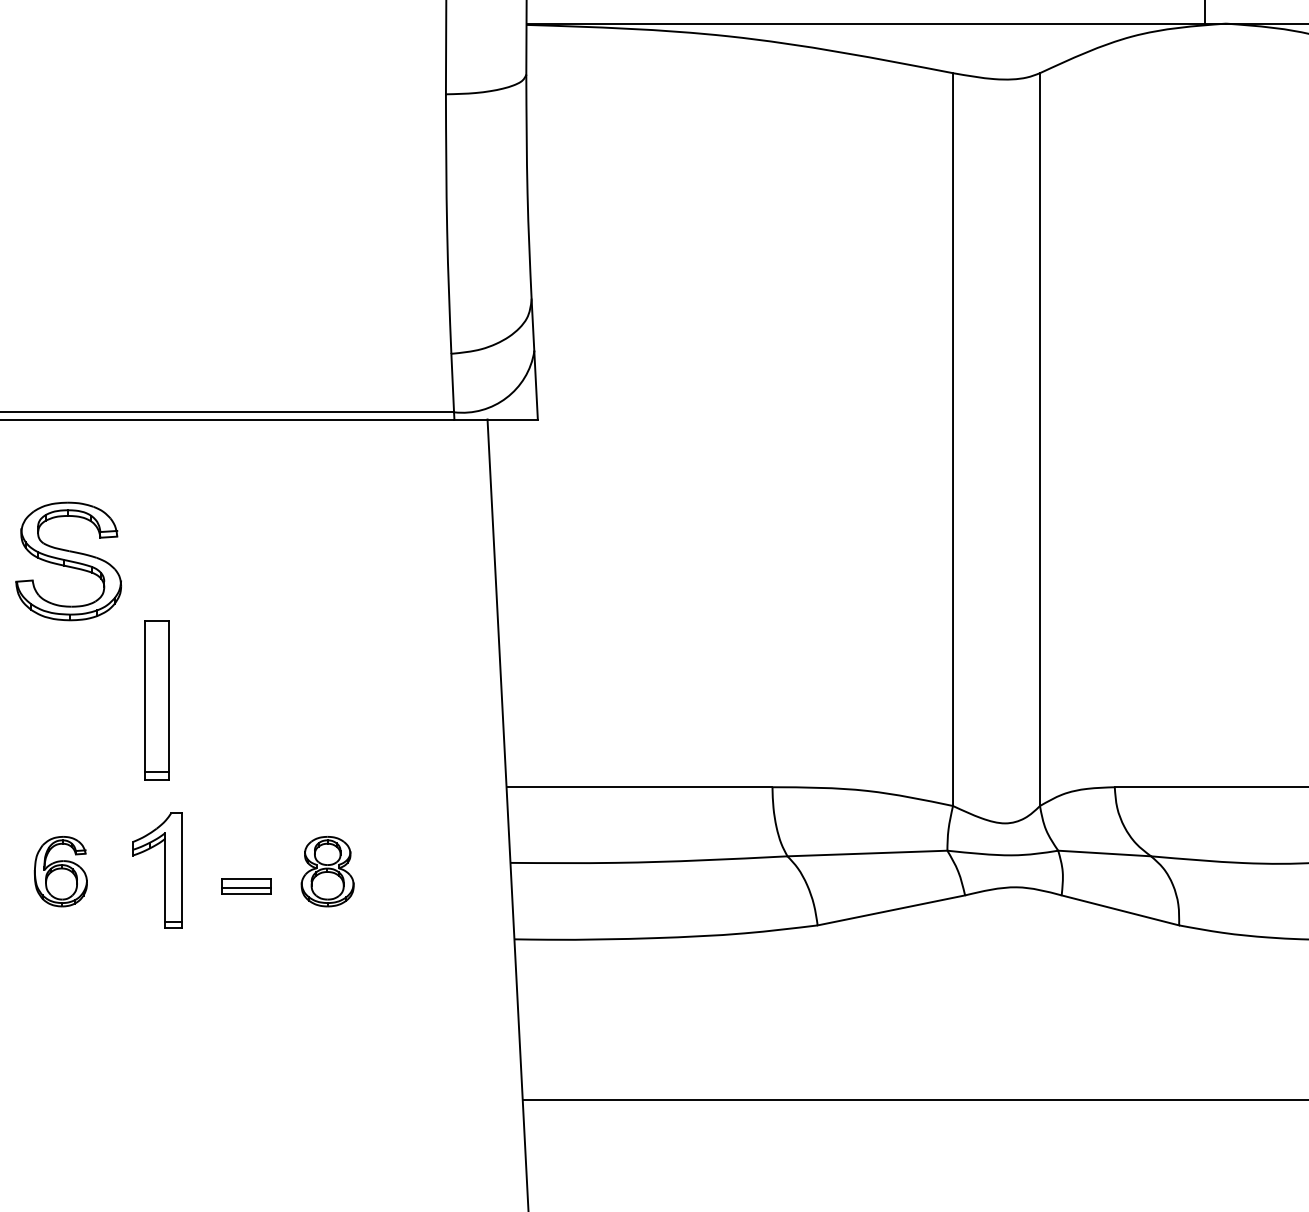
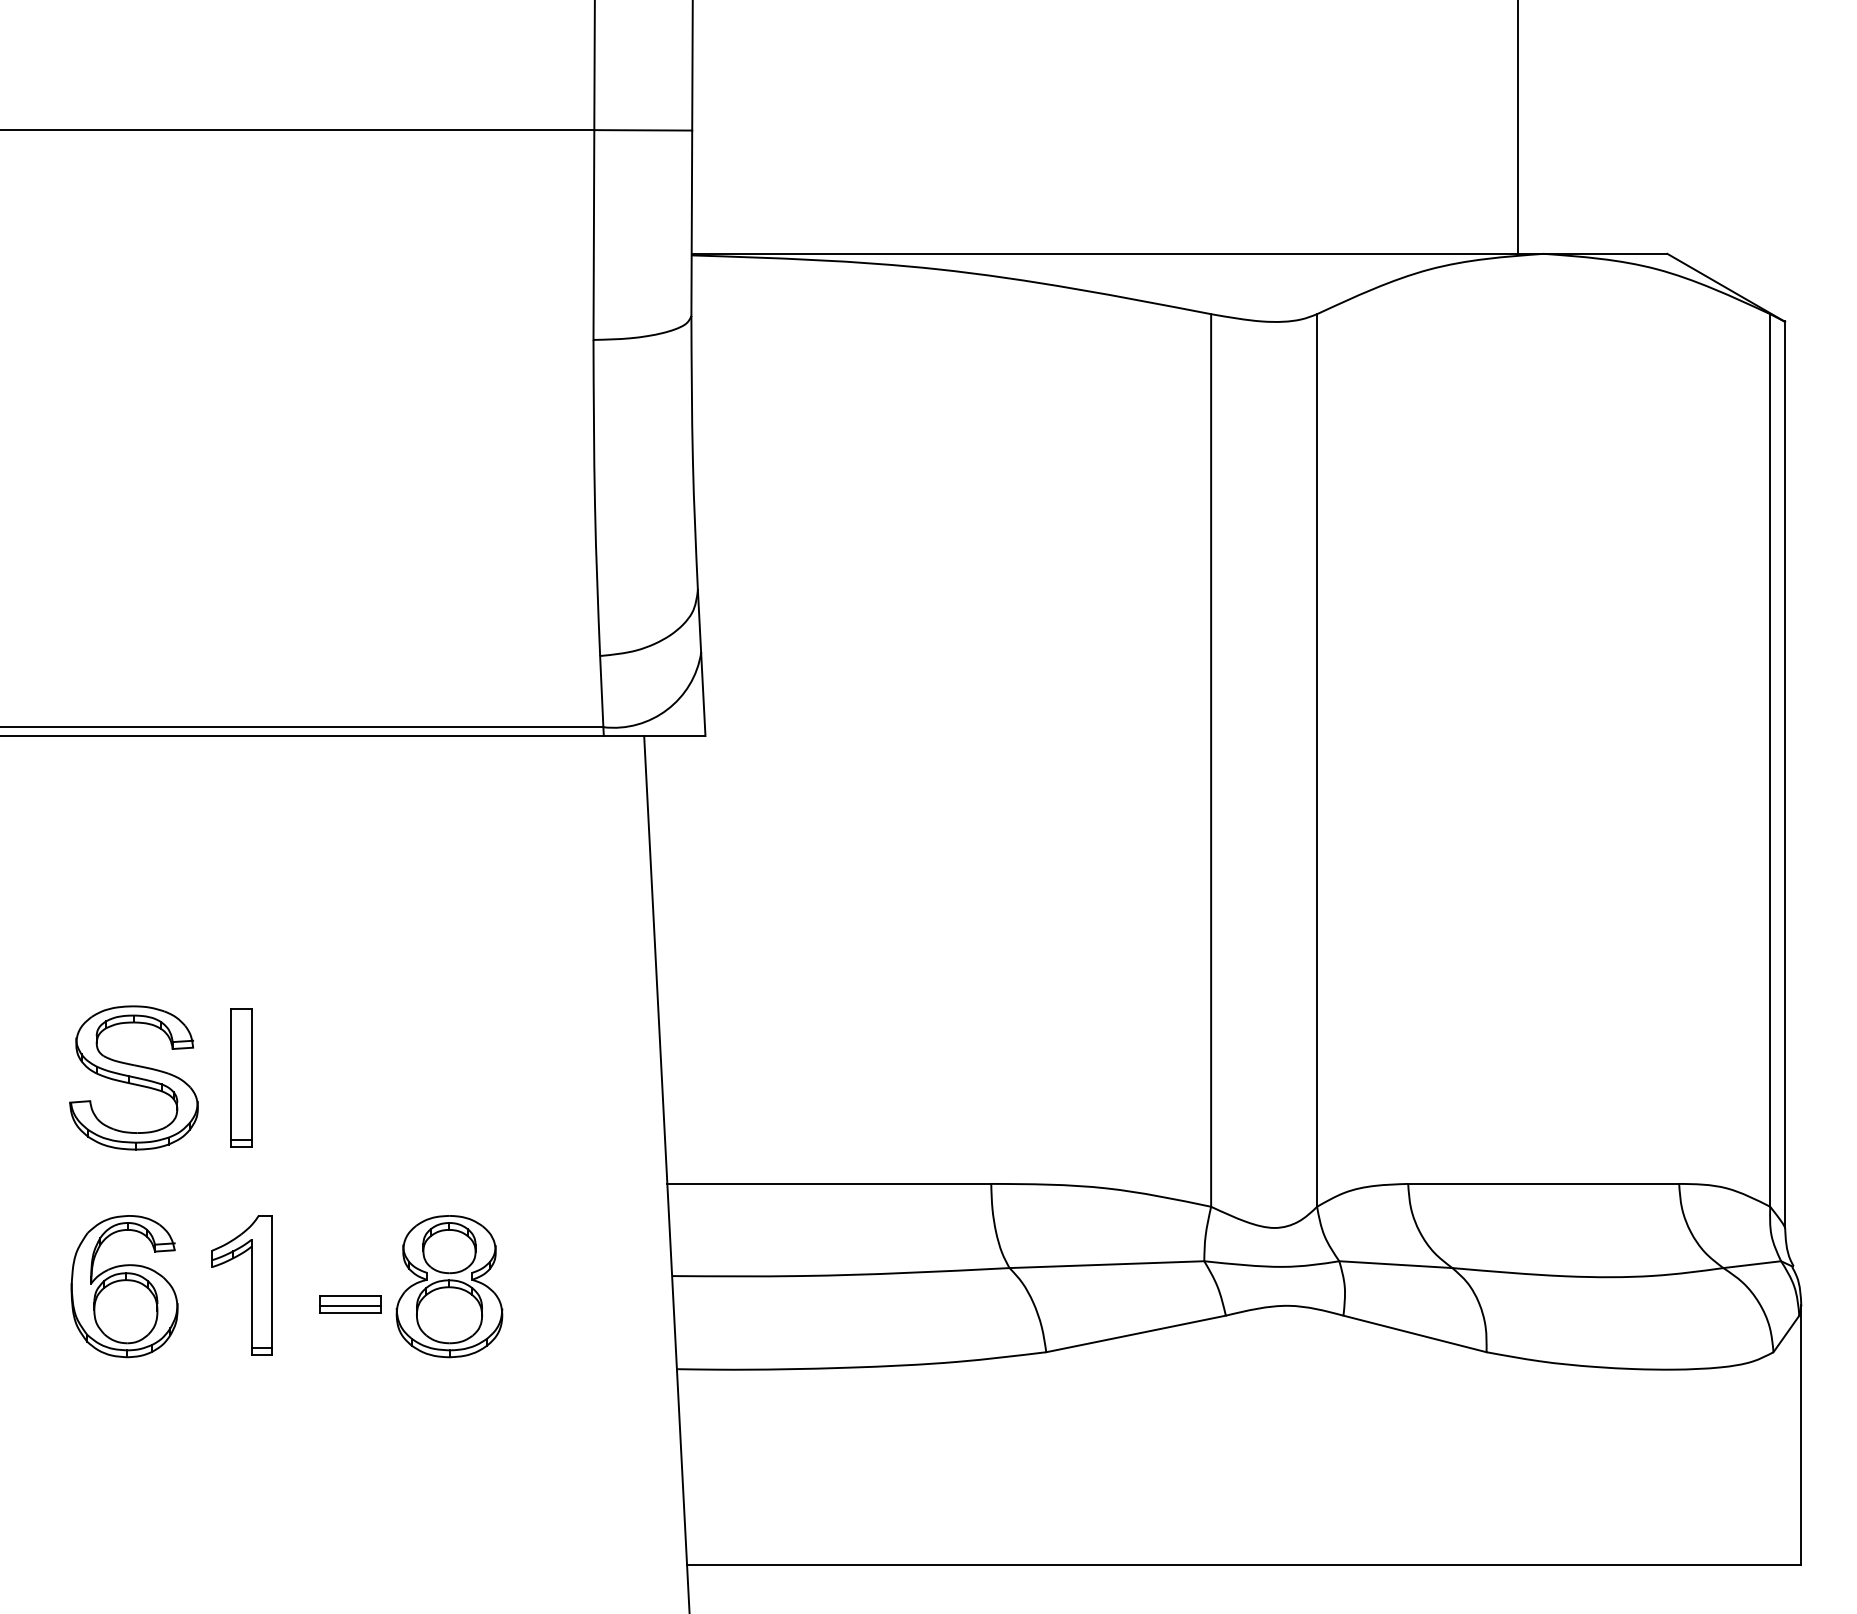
part: (68, 561) -> (133, 1077), moved
part: (156, 699) -> (241, 1077), size x0.71
part: (60, 871) -> (124, 1286), size x1.67
part: (327, 871) -> (449, 1286), size x1.67

